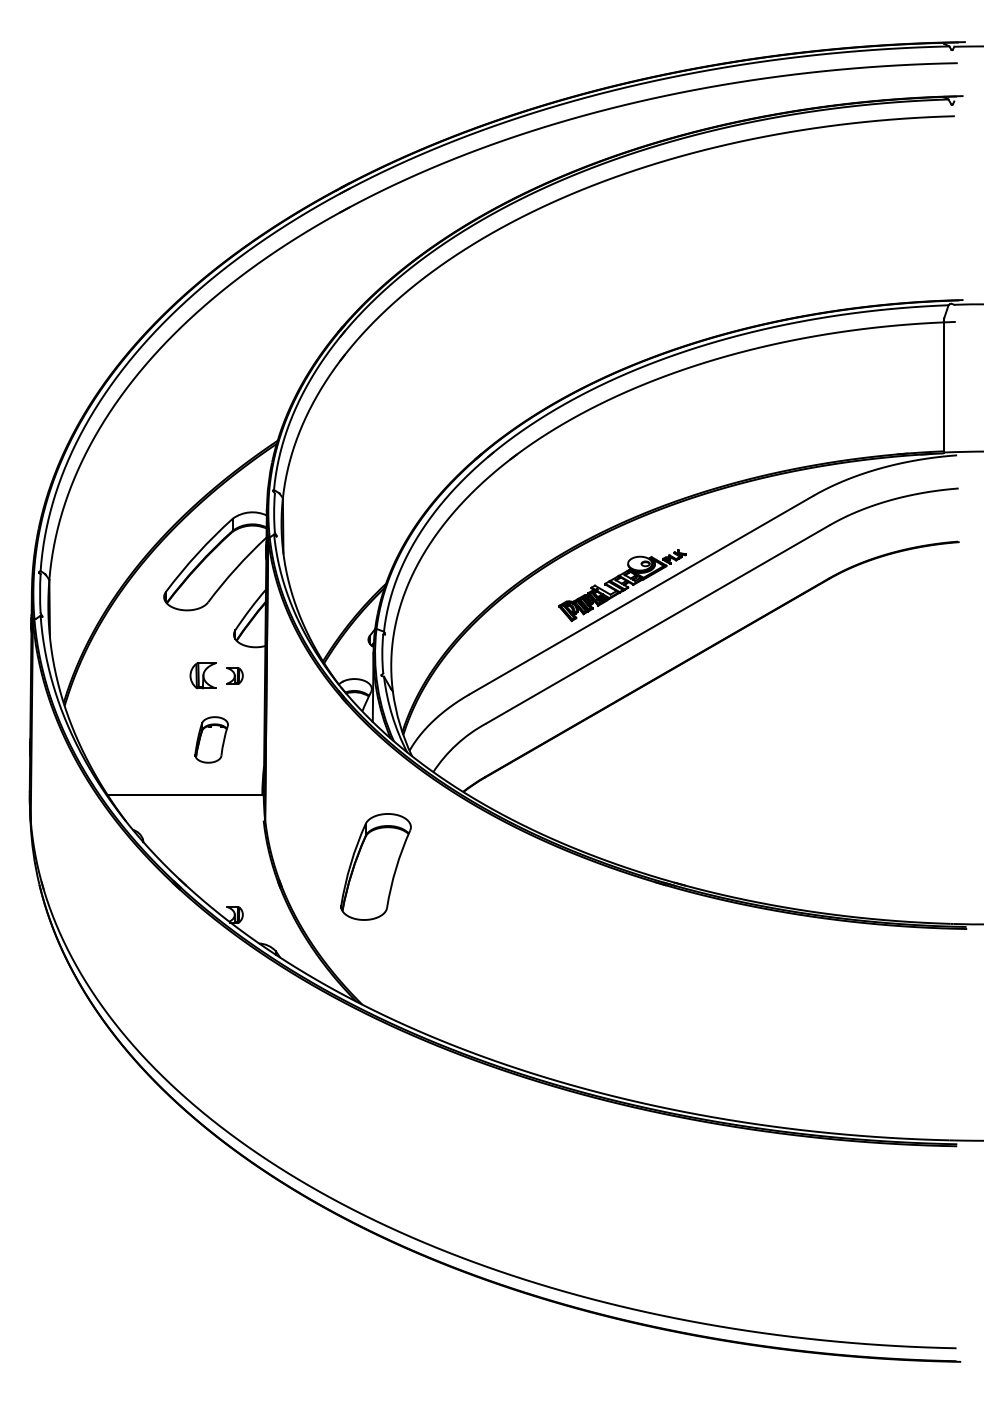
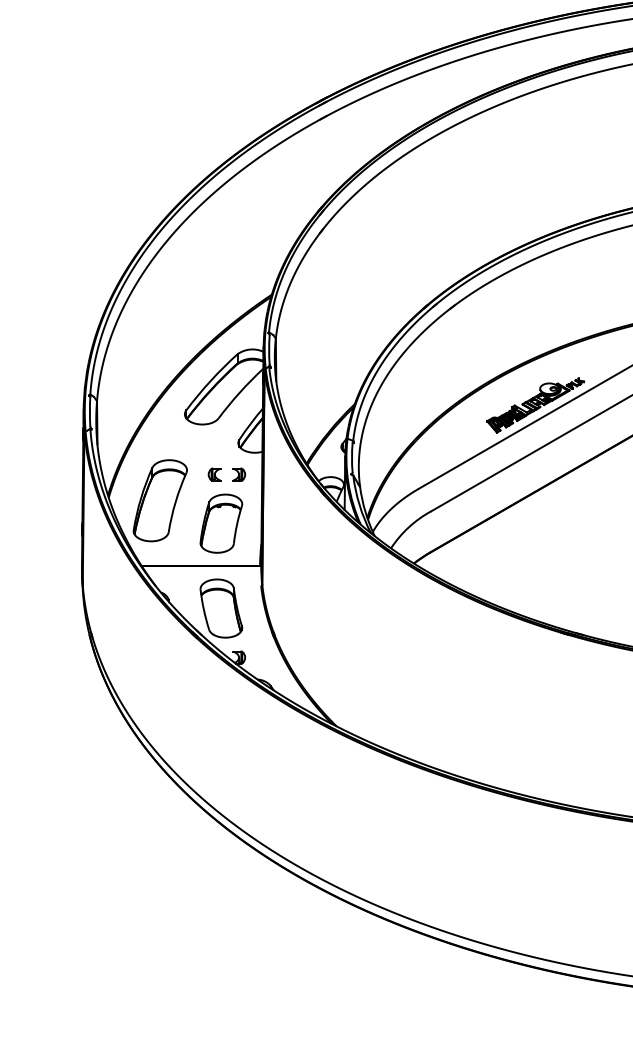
part: (202, 675) -> (214, 474), size x0.62
part: (211, 739) -> (221, 523), size x1.67
part: (211, 850) -> (221, 608), added
part: (375, 866) -> (159, 500), moved

